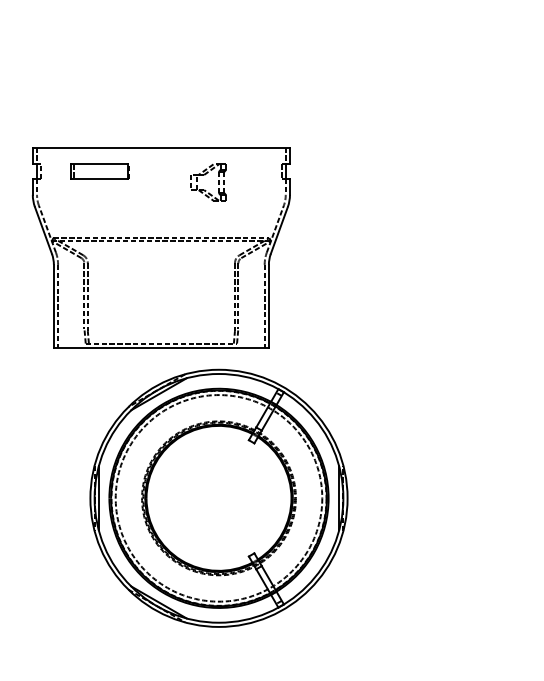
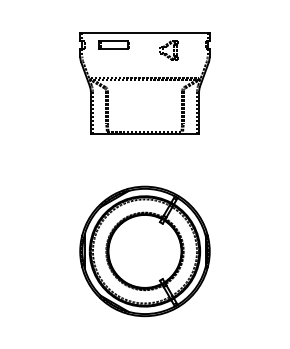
part: (160, 248) -> (144, 83), moved

